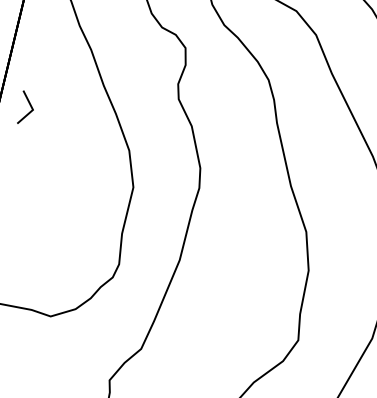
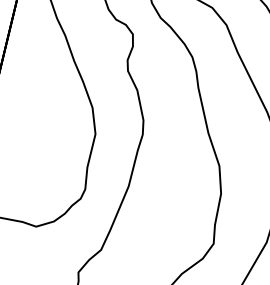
line: (28, 104) -> (20, 74), removed

